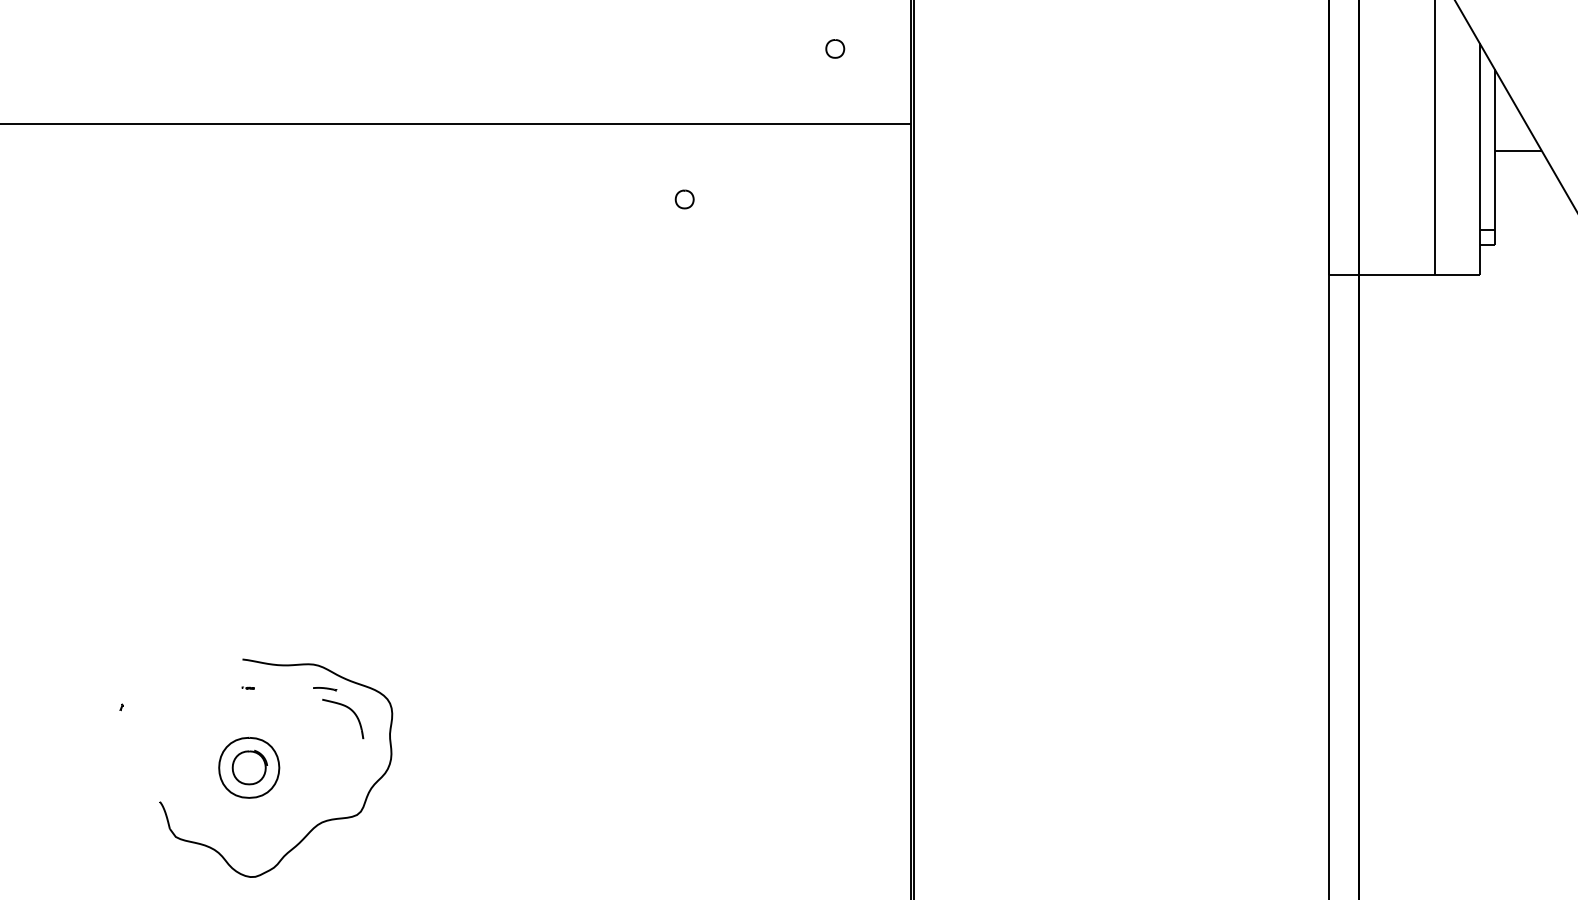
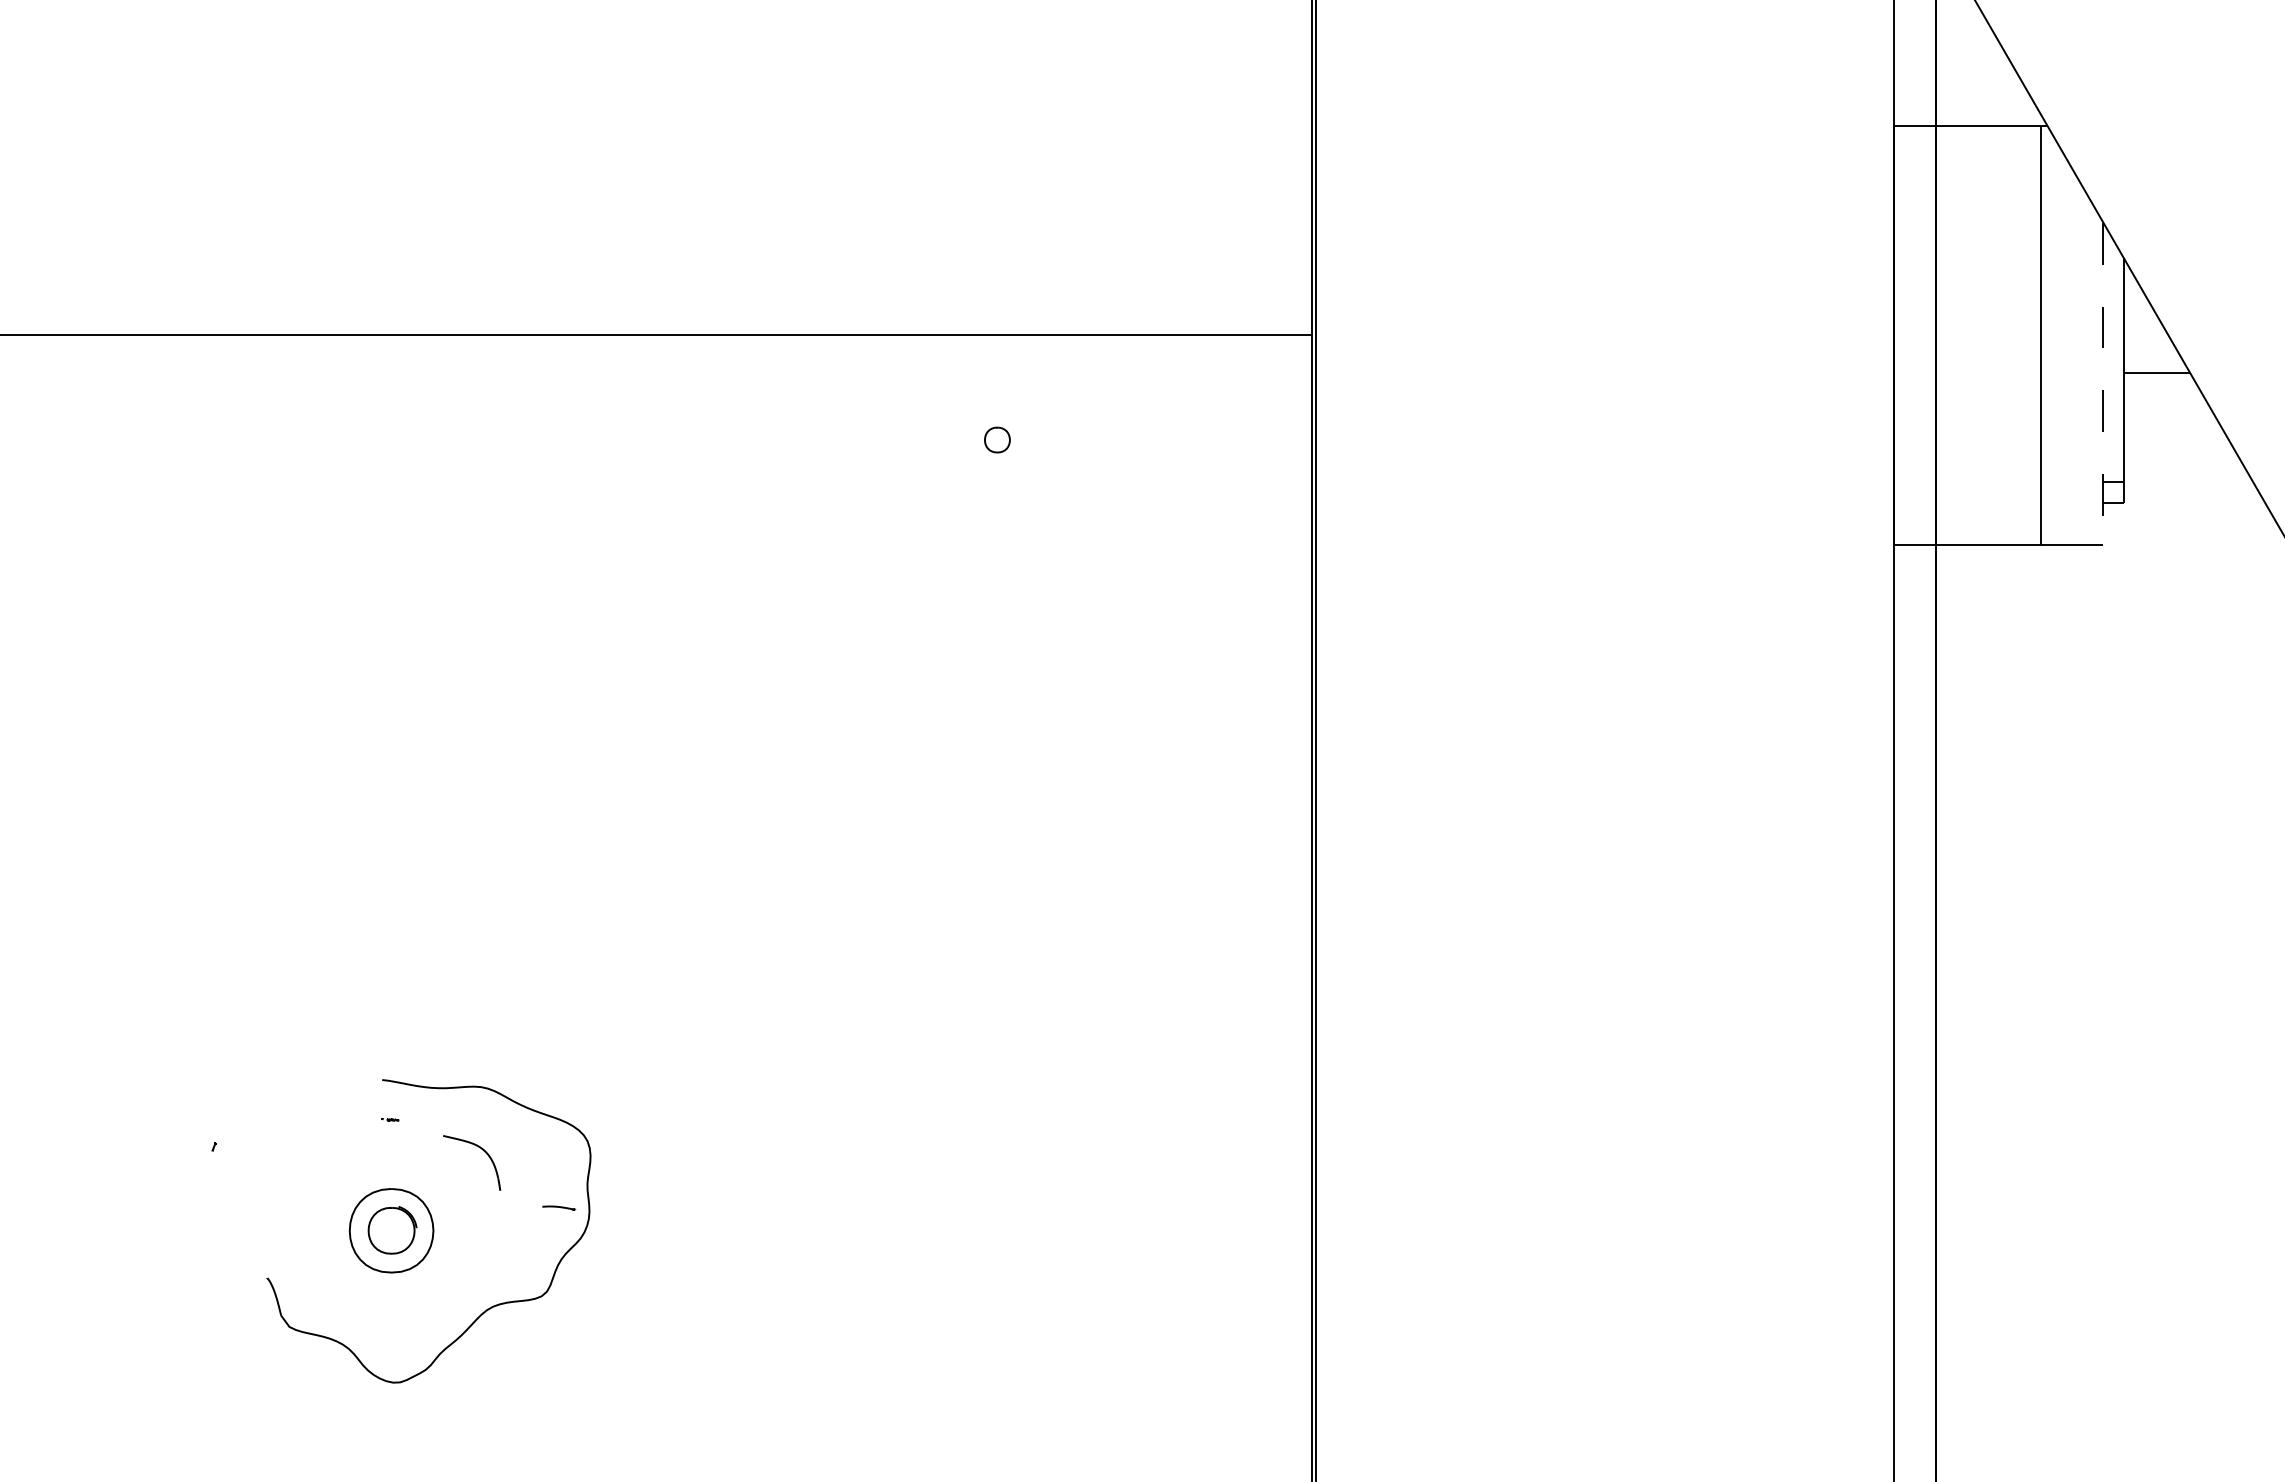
part: (834, 48) -> (1206, 230), removed
line: (1479, 158) -> (2103, 383), solid -> dashed
line: (325, 688) -> (559, 1207), moved
part: (351, 710) -> (483, 1151), moved

